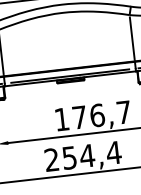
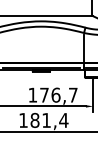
text: (70, 156) -> (35, 119), 254,4 -> 181,4

